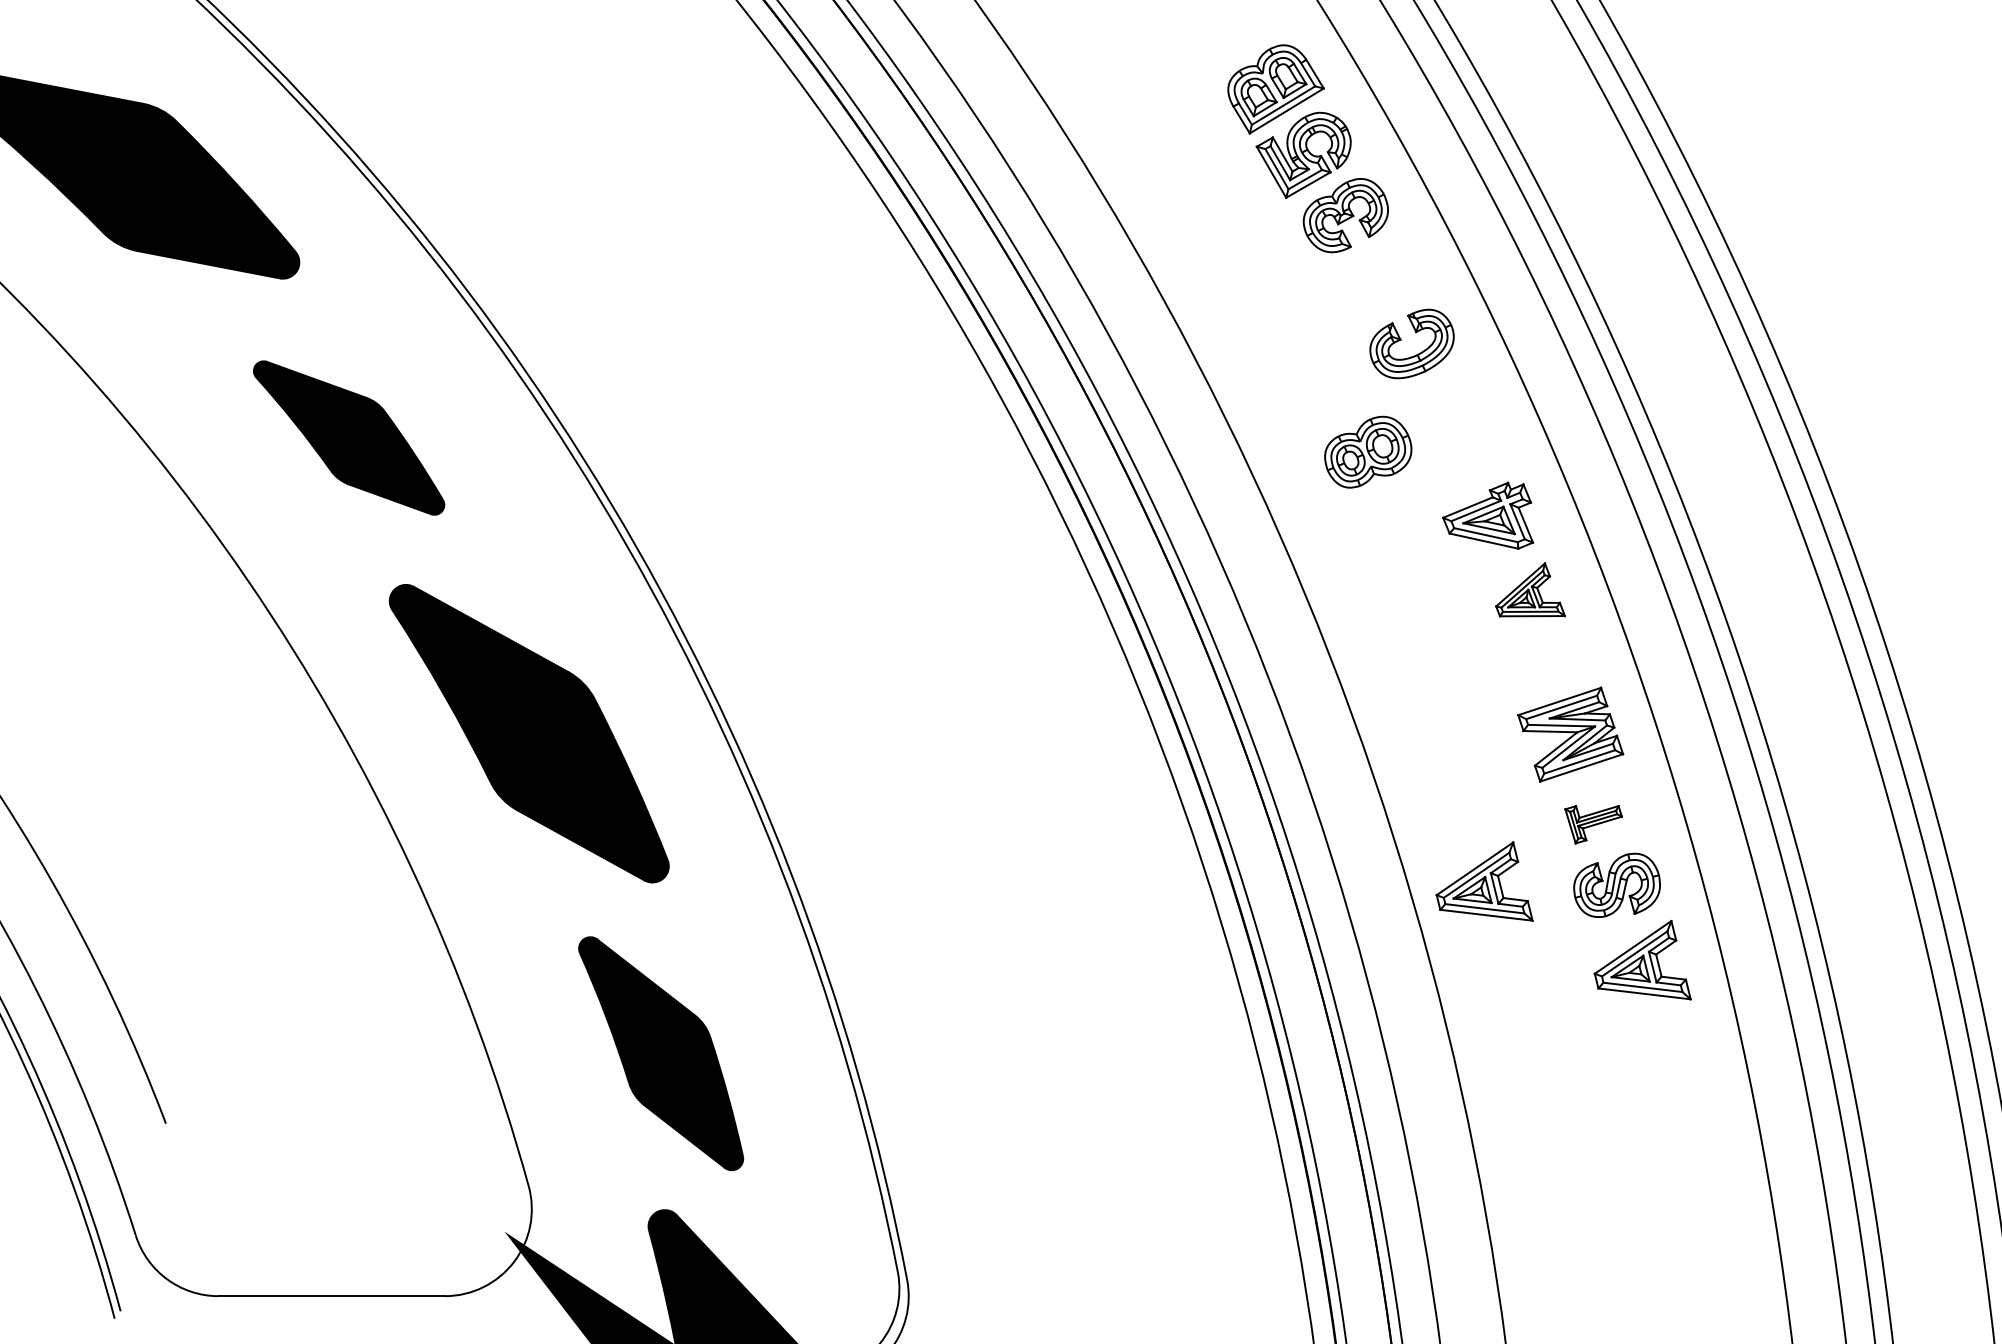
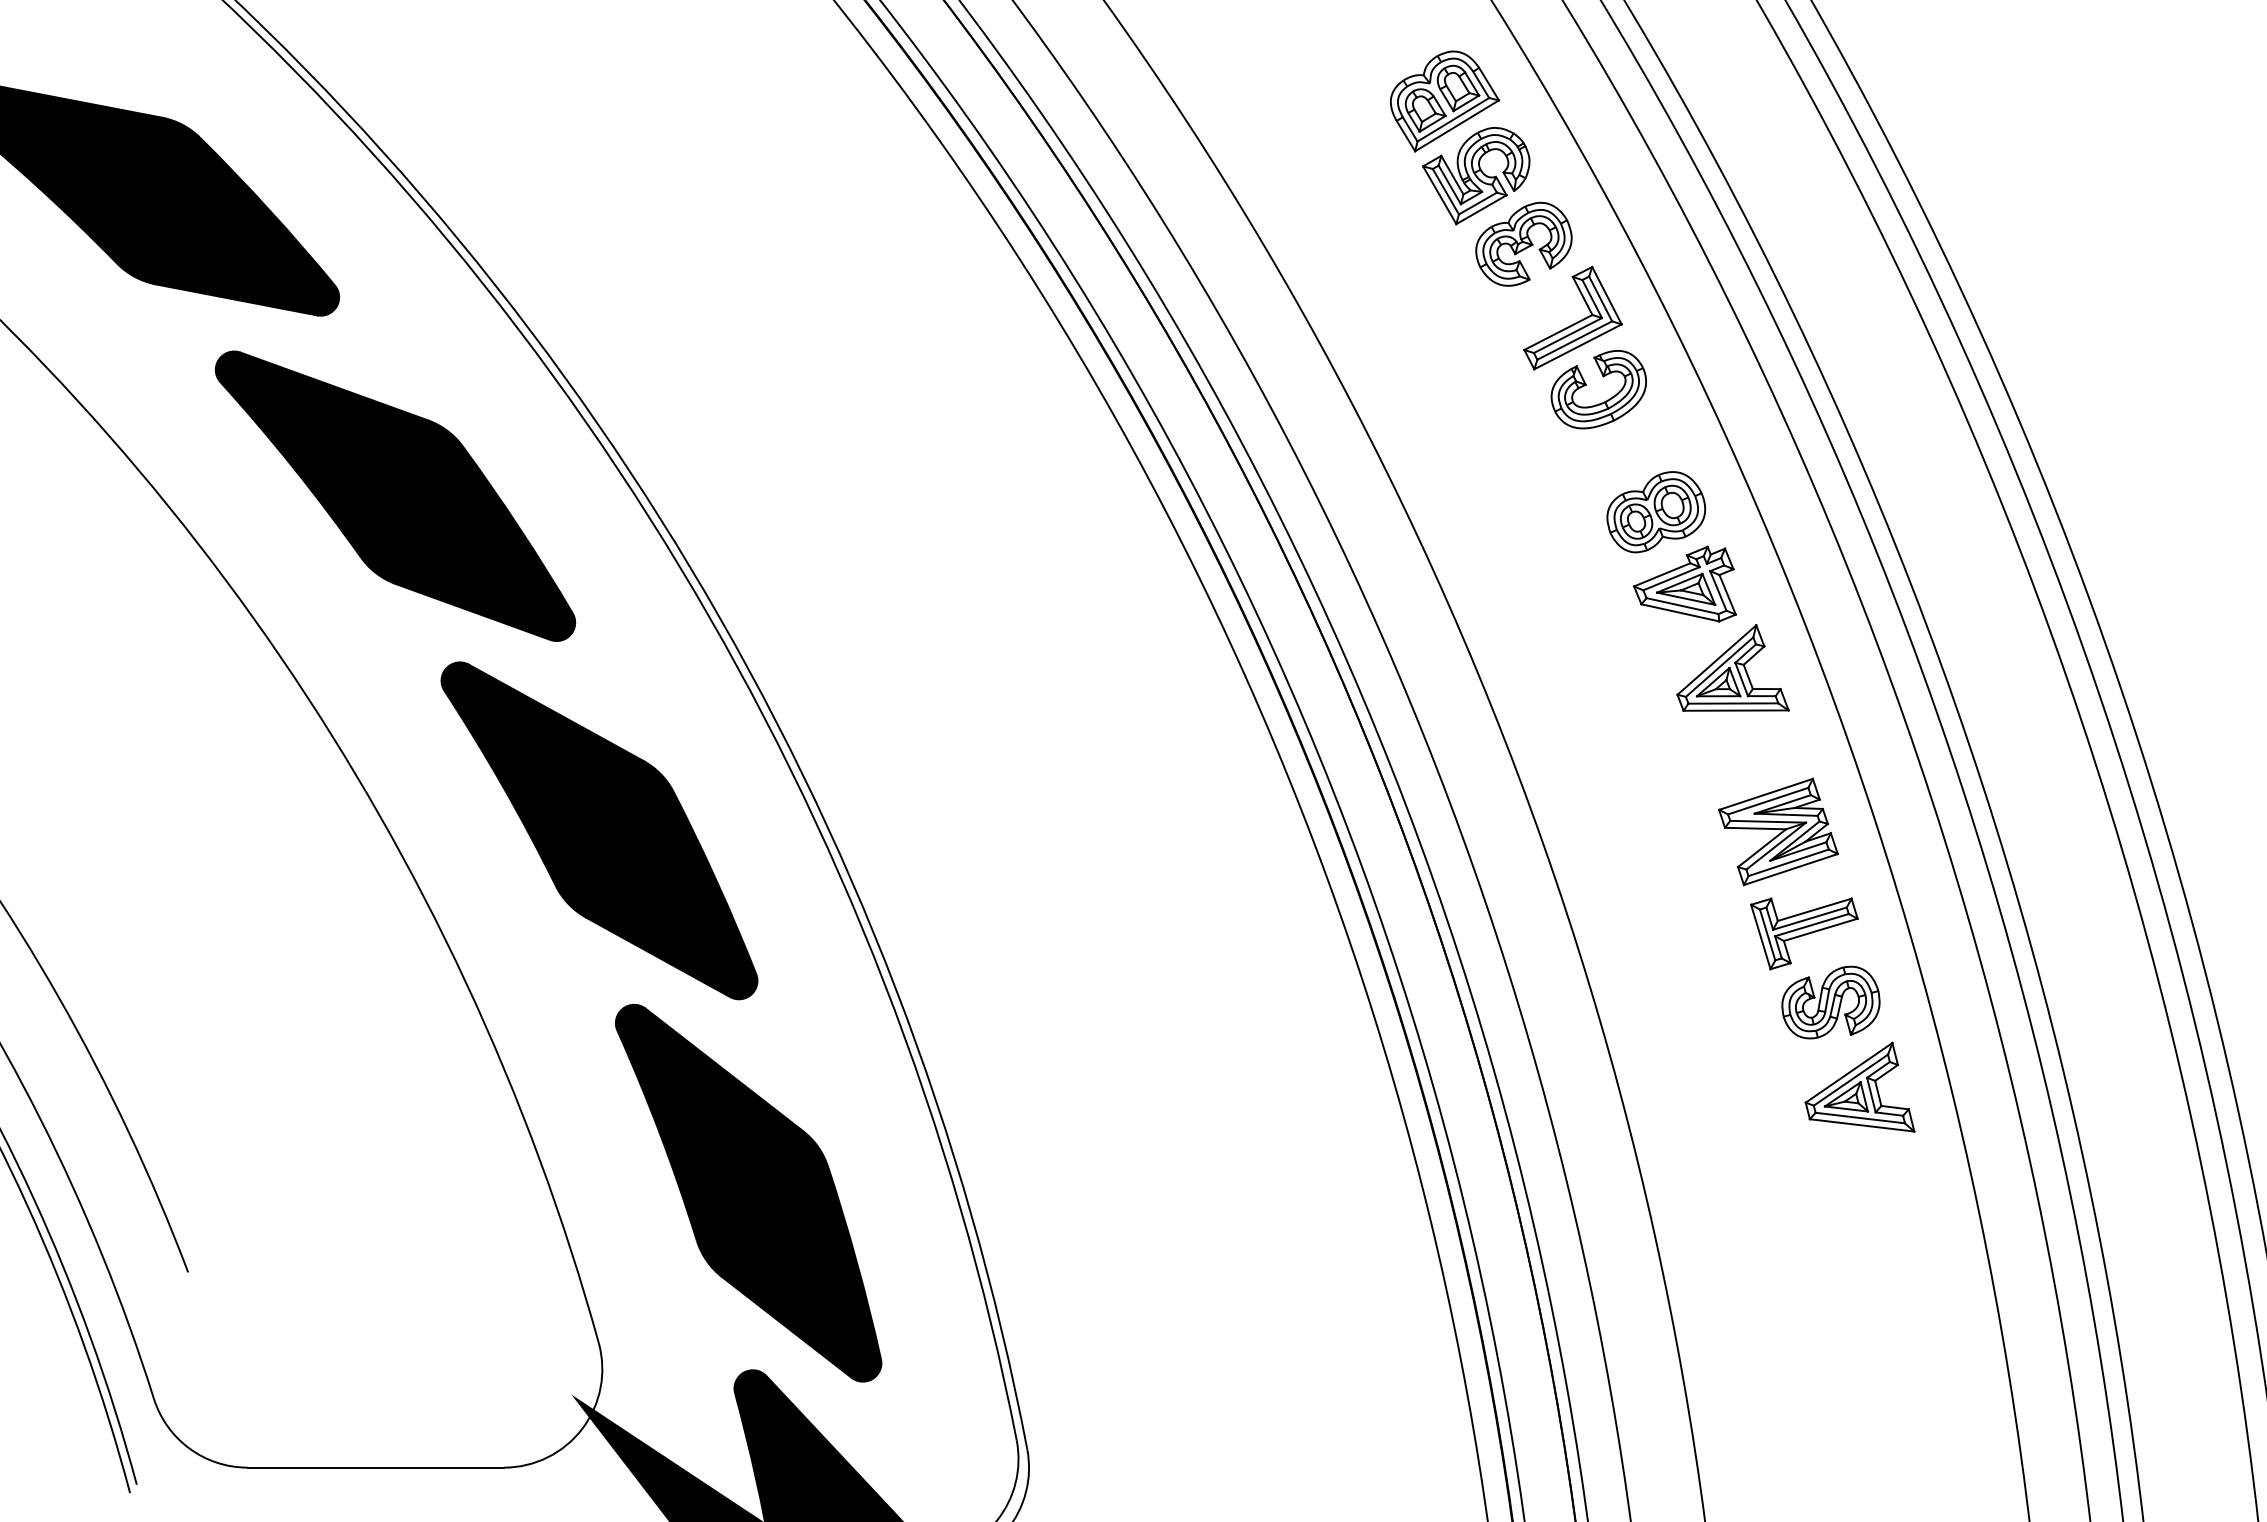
part: (1388, 280) -> (1572, 317), added
part: (349, 437) -> (395, 495), size x1.67
part: (1368, 452) -> (1656, 512), moved
part: (1530, 589) -> (1732, 667), size x1.43
part: (1593, 824) -> (1804, 933), size x1.67
part: (1484, 880) -> (1680, 997), removed
part: (660, 1053) -> (748, 1192), size x1.43

